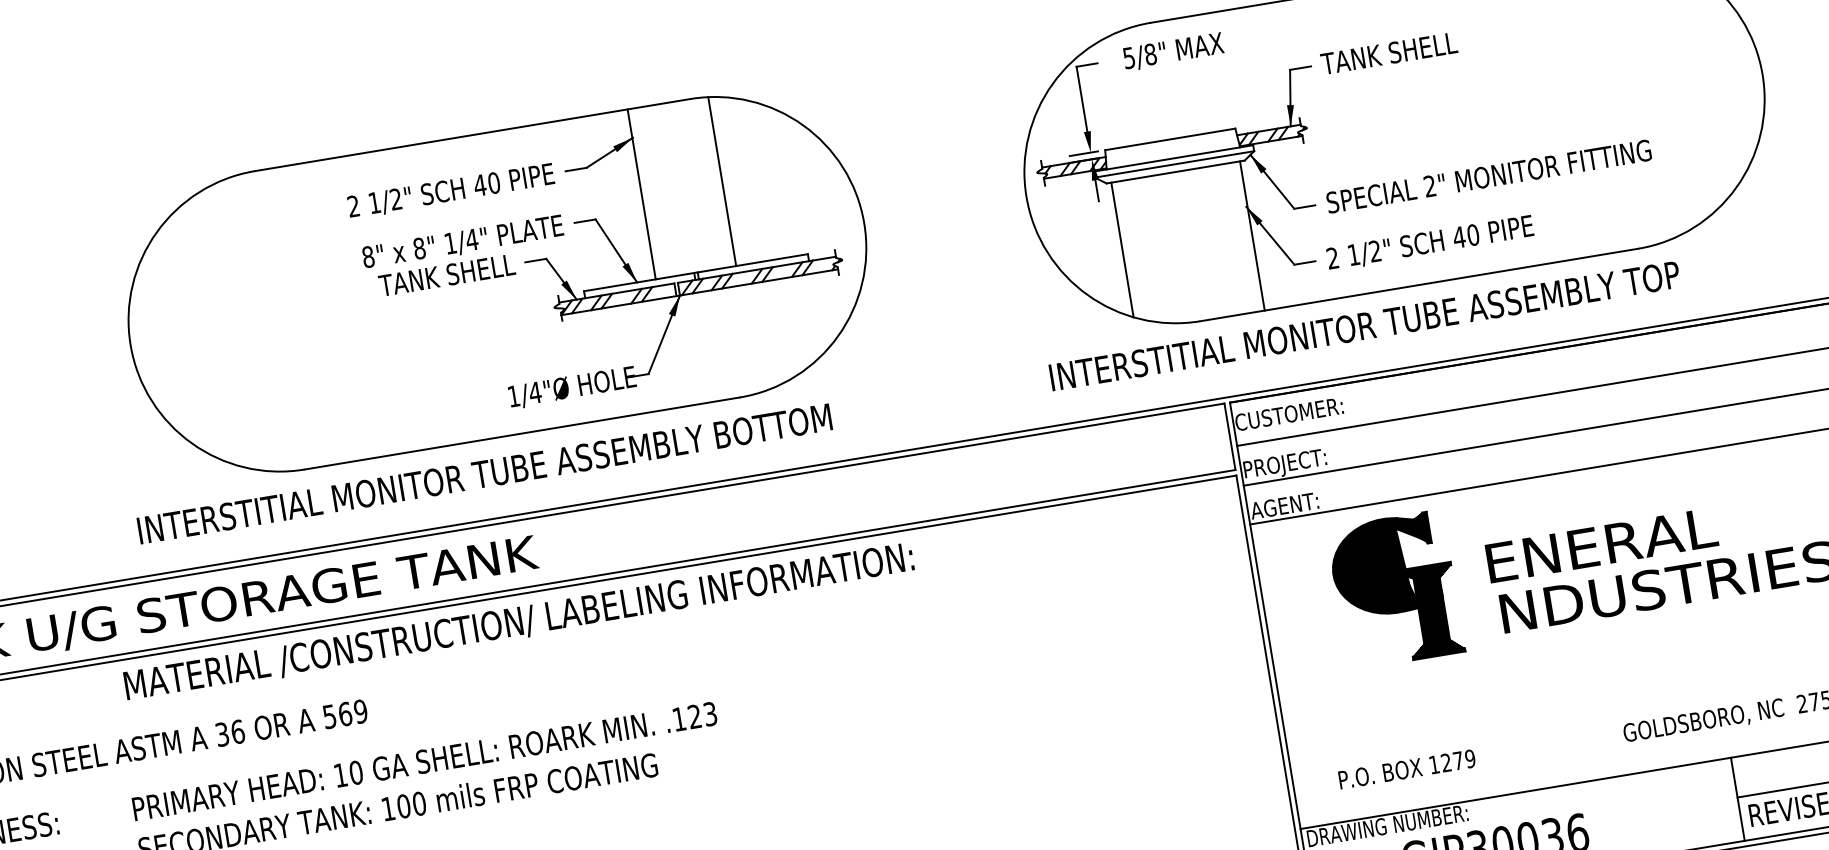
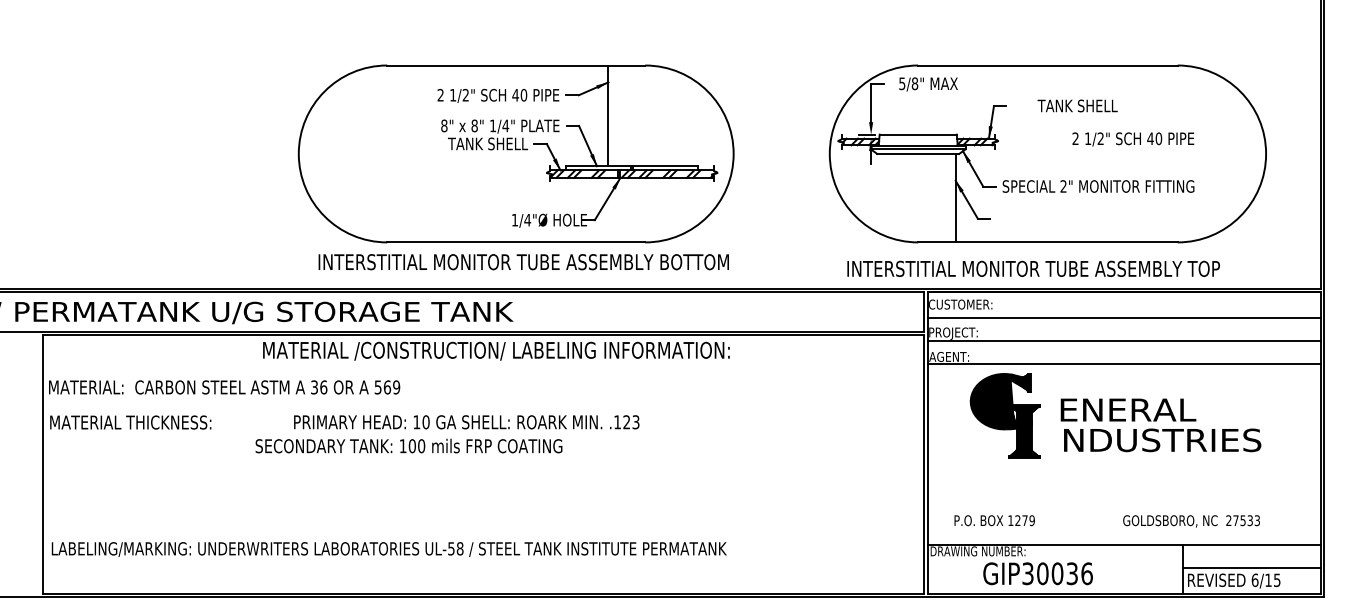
text: (1388, 52) -> (1077, 105), moved
line: (721, 182) -> (655, 116), removed
text: (1430, 243) -> (1133, 139), moved
line: (1123, 249) -> (880, 193), removed
text: (1364, 325) -> (1033, 268), moved
text: (484, 474) -> (523, 262), moved
text: (424, 761) -> (466, 422), moved

